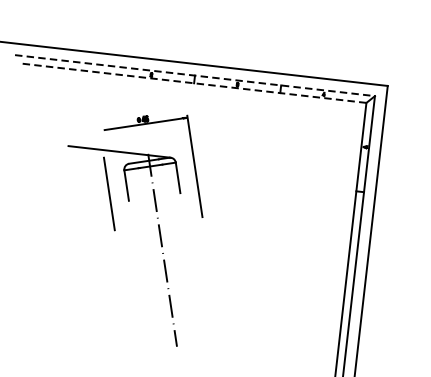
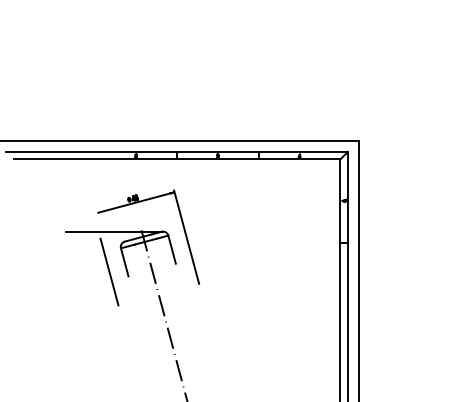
line: (195, 76) -> (177, 152), dashed -> solid
line: (193, 83) -> (176, 159), dashed -> solid

